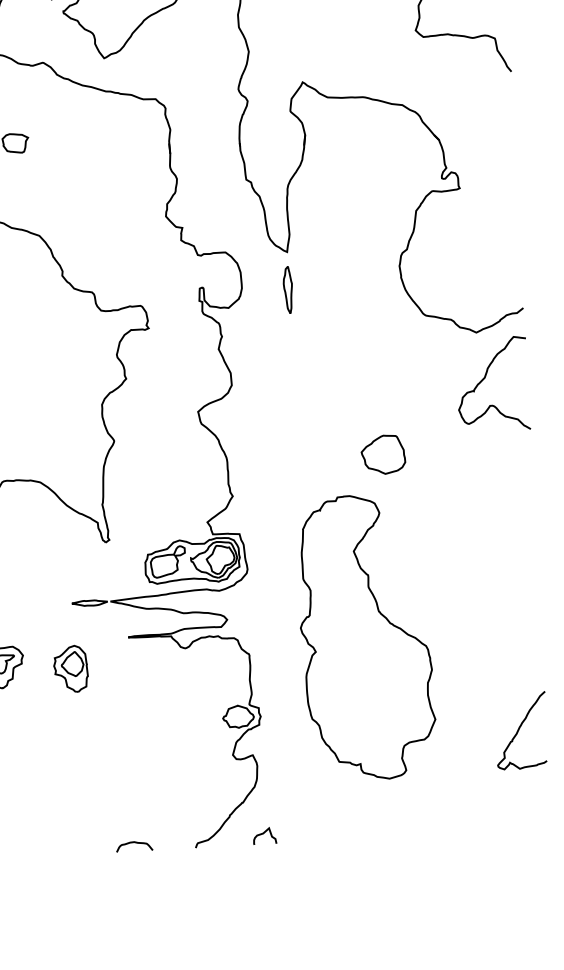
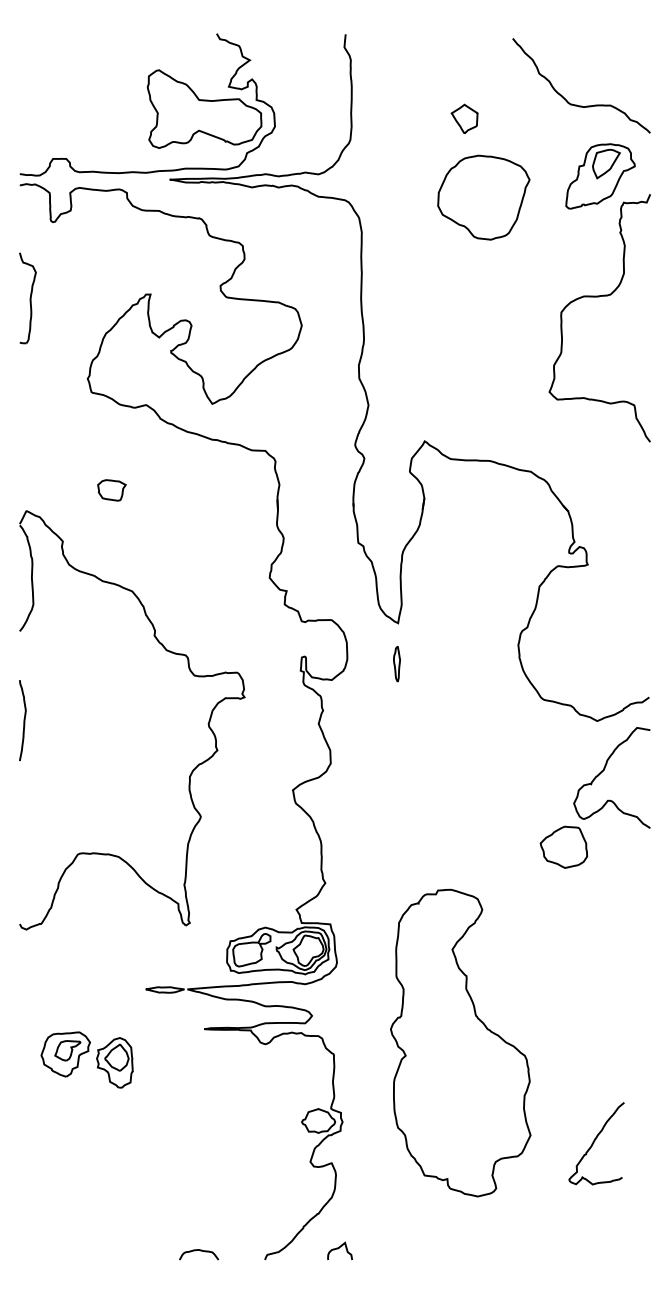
part: (287, 289) -> (396, 663), size x0.7
part: (382, 454) -> (563, 846), moved
part: (70, 668) -> (114, 1062), moved
curve: (519, 729) -> (594, 1142), moved

